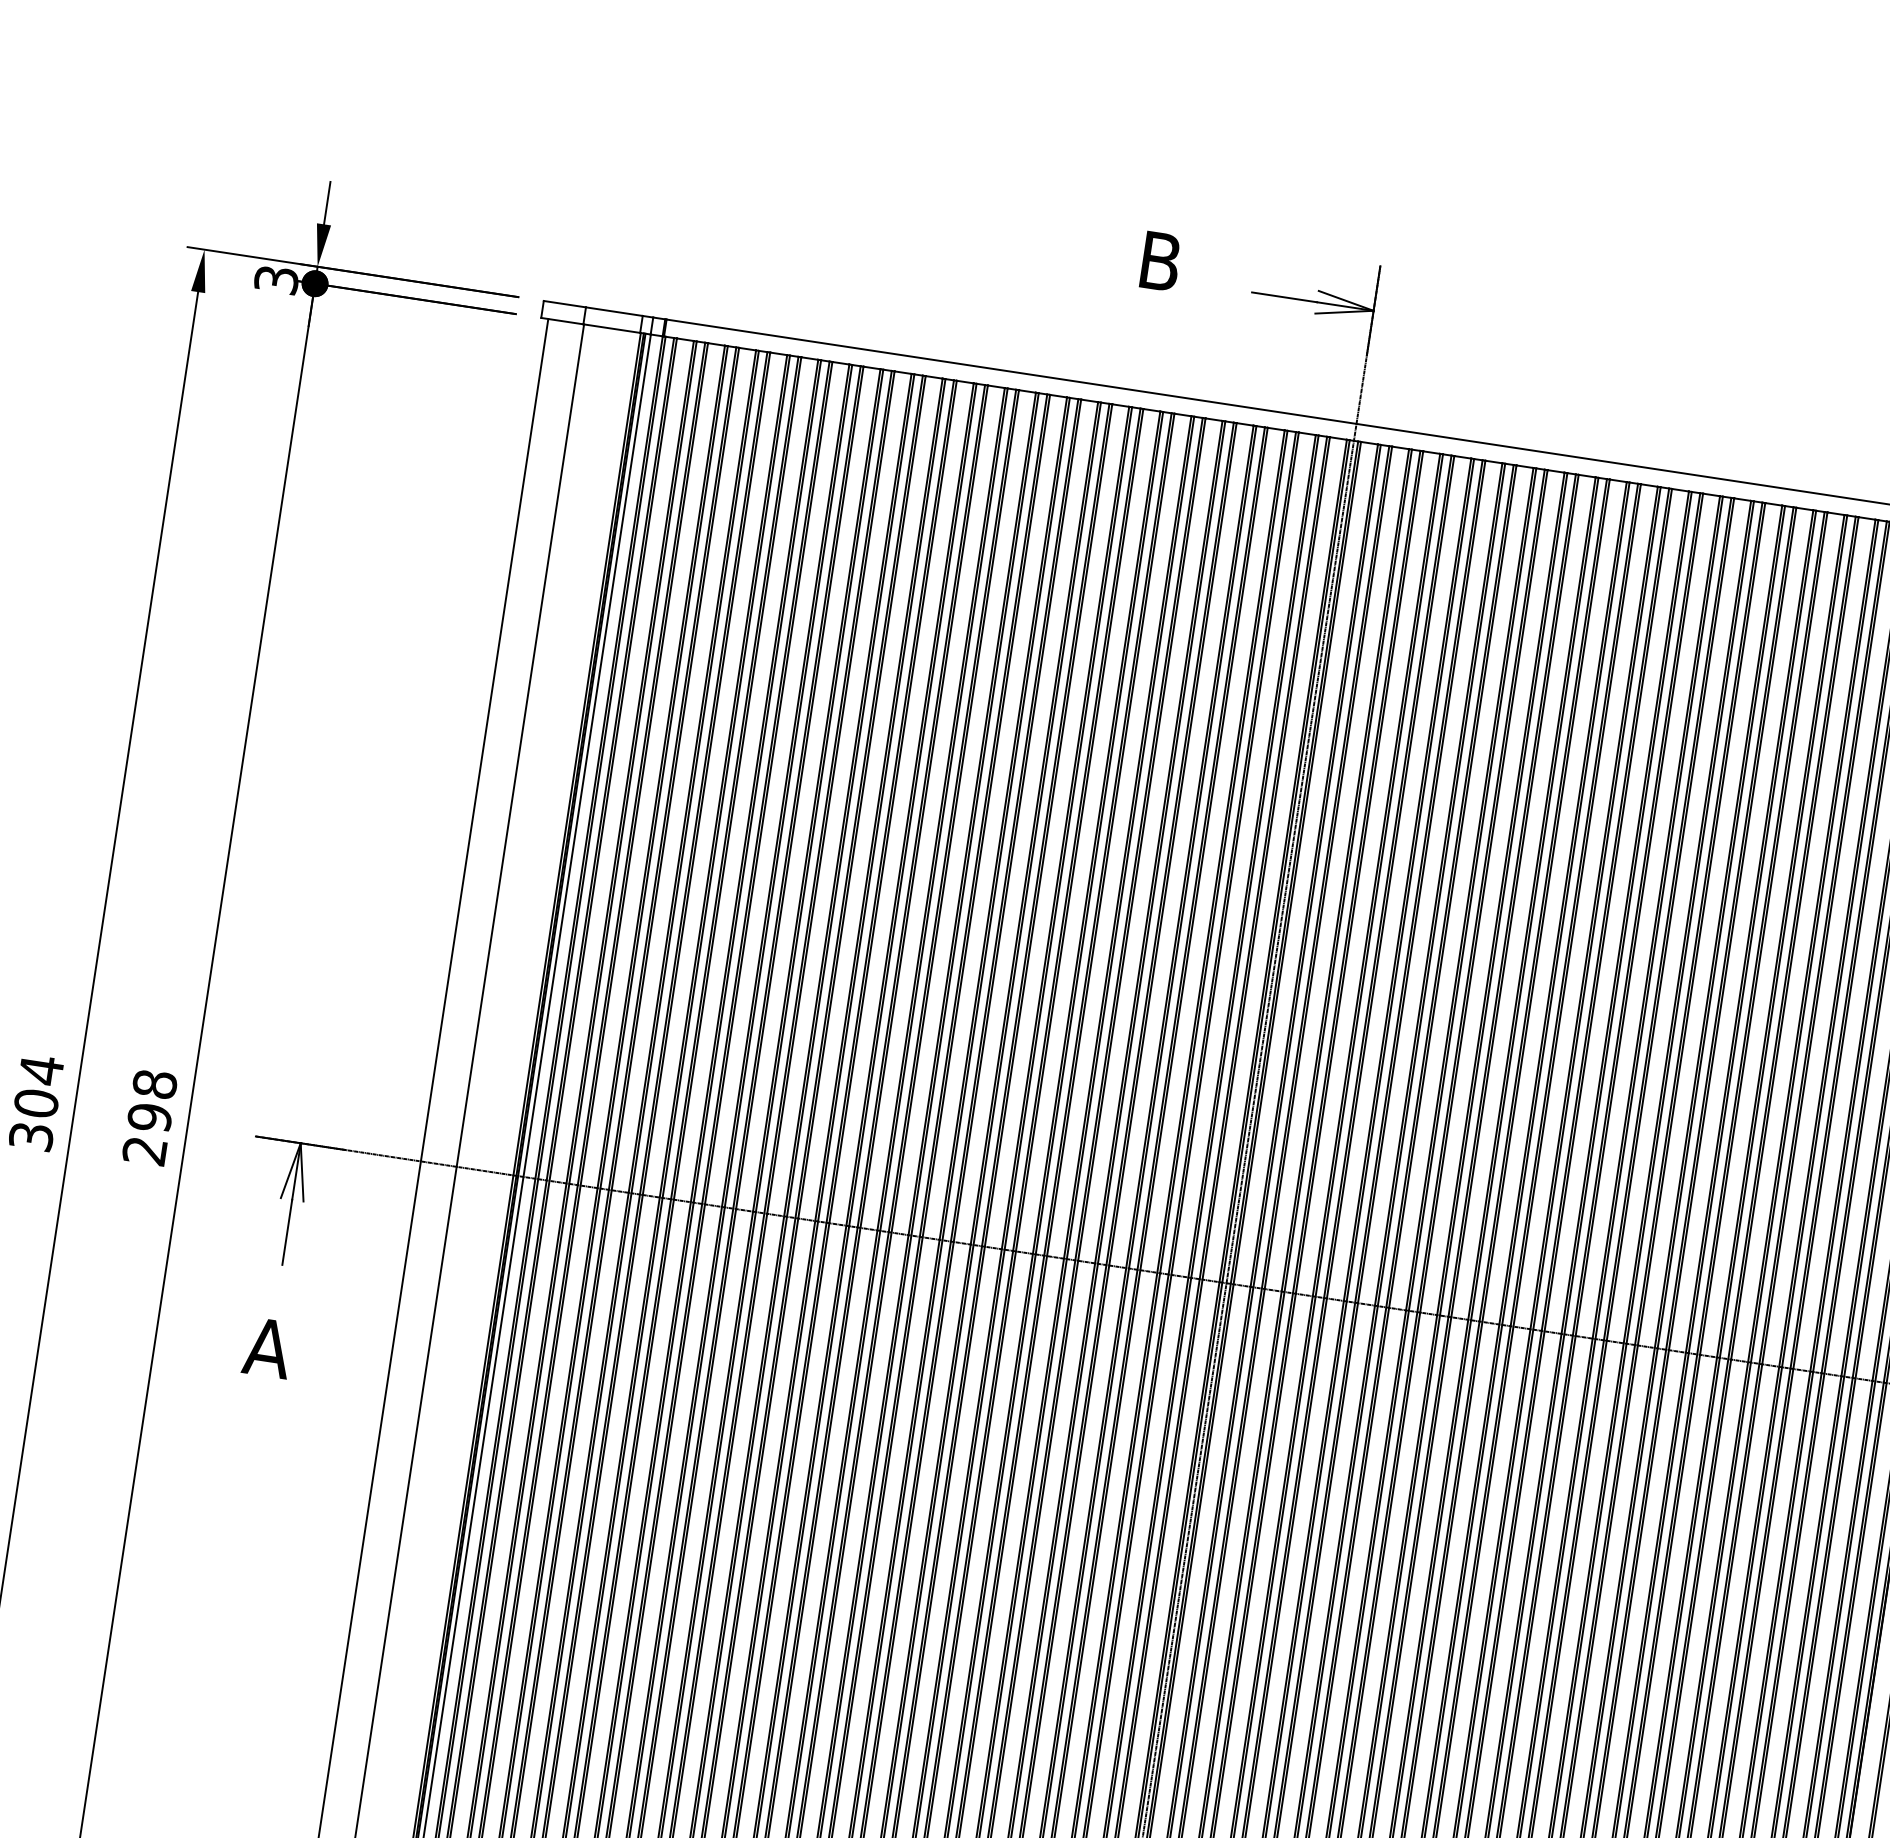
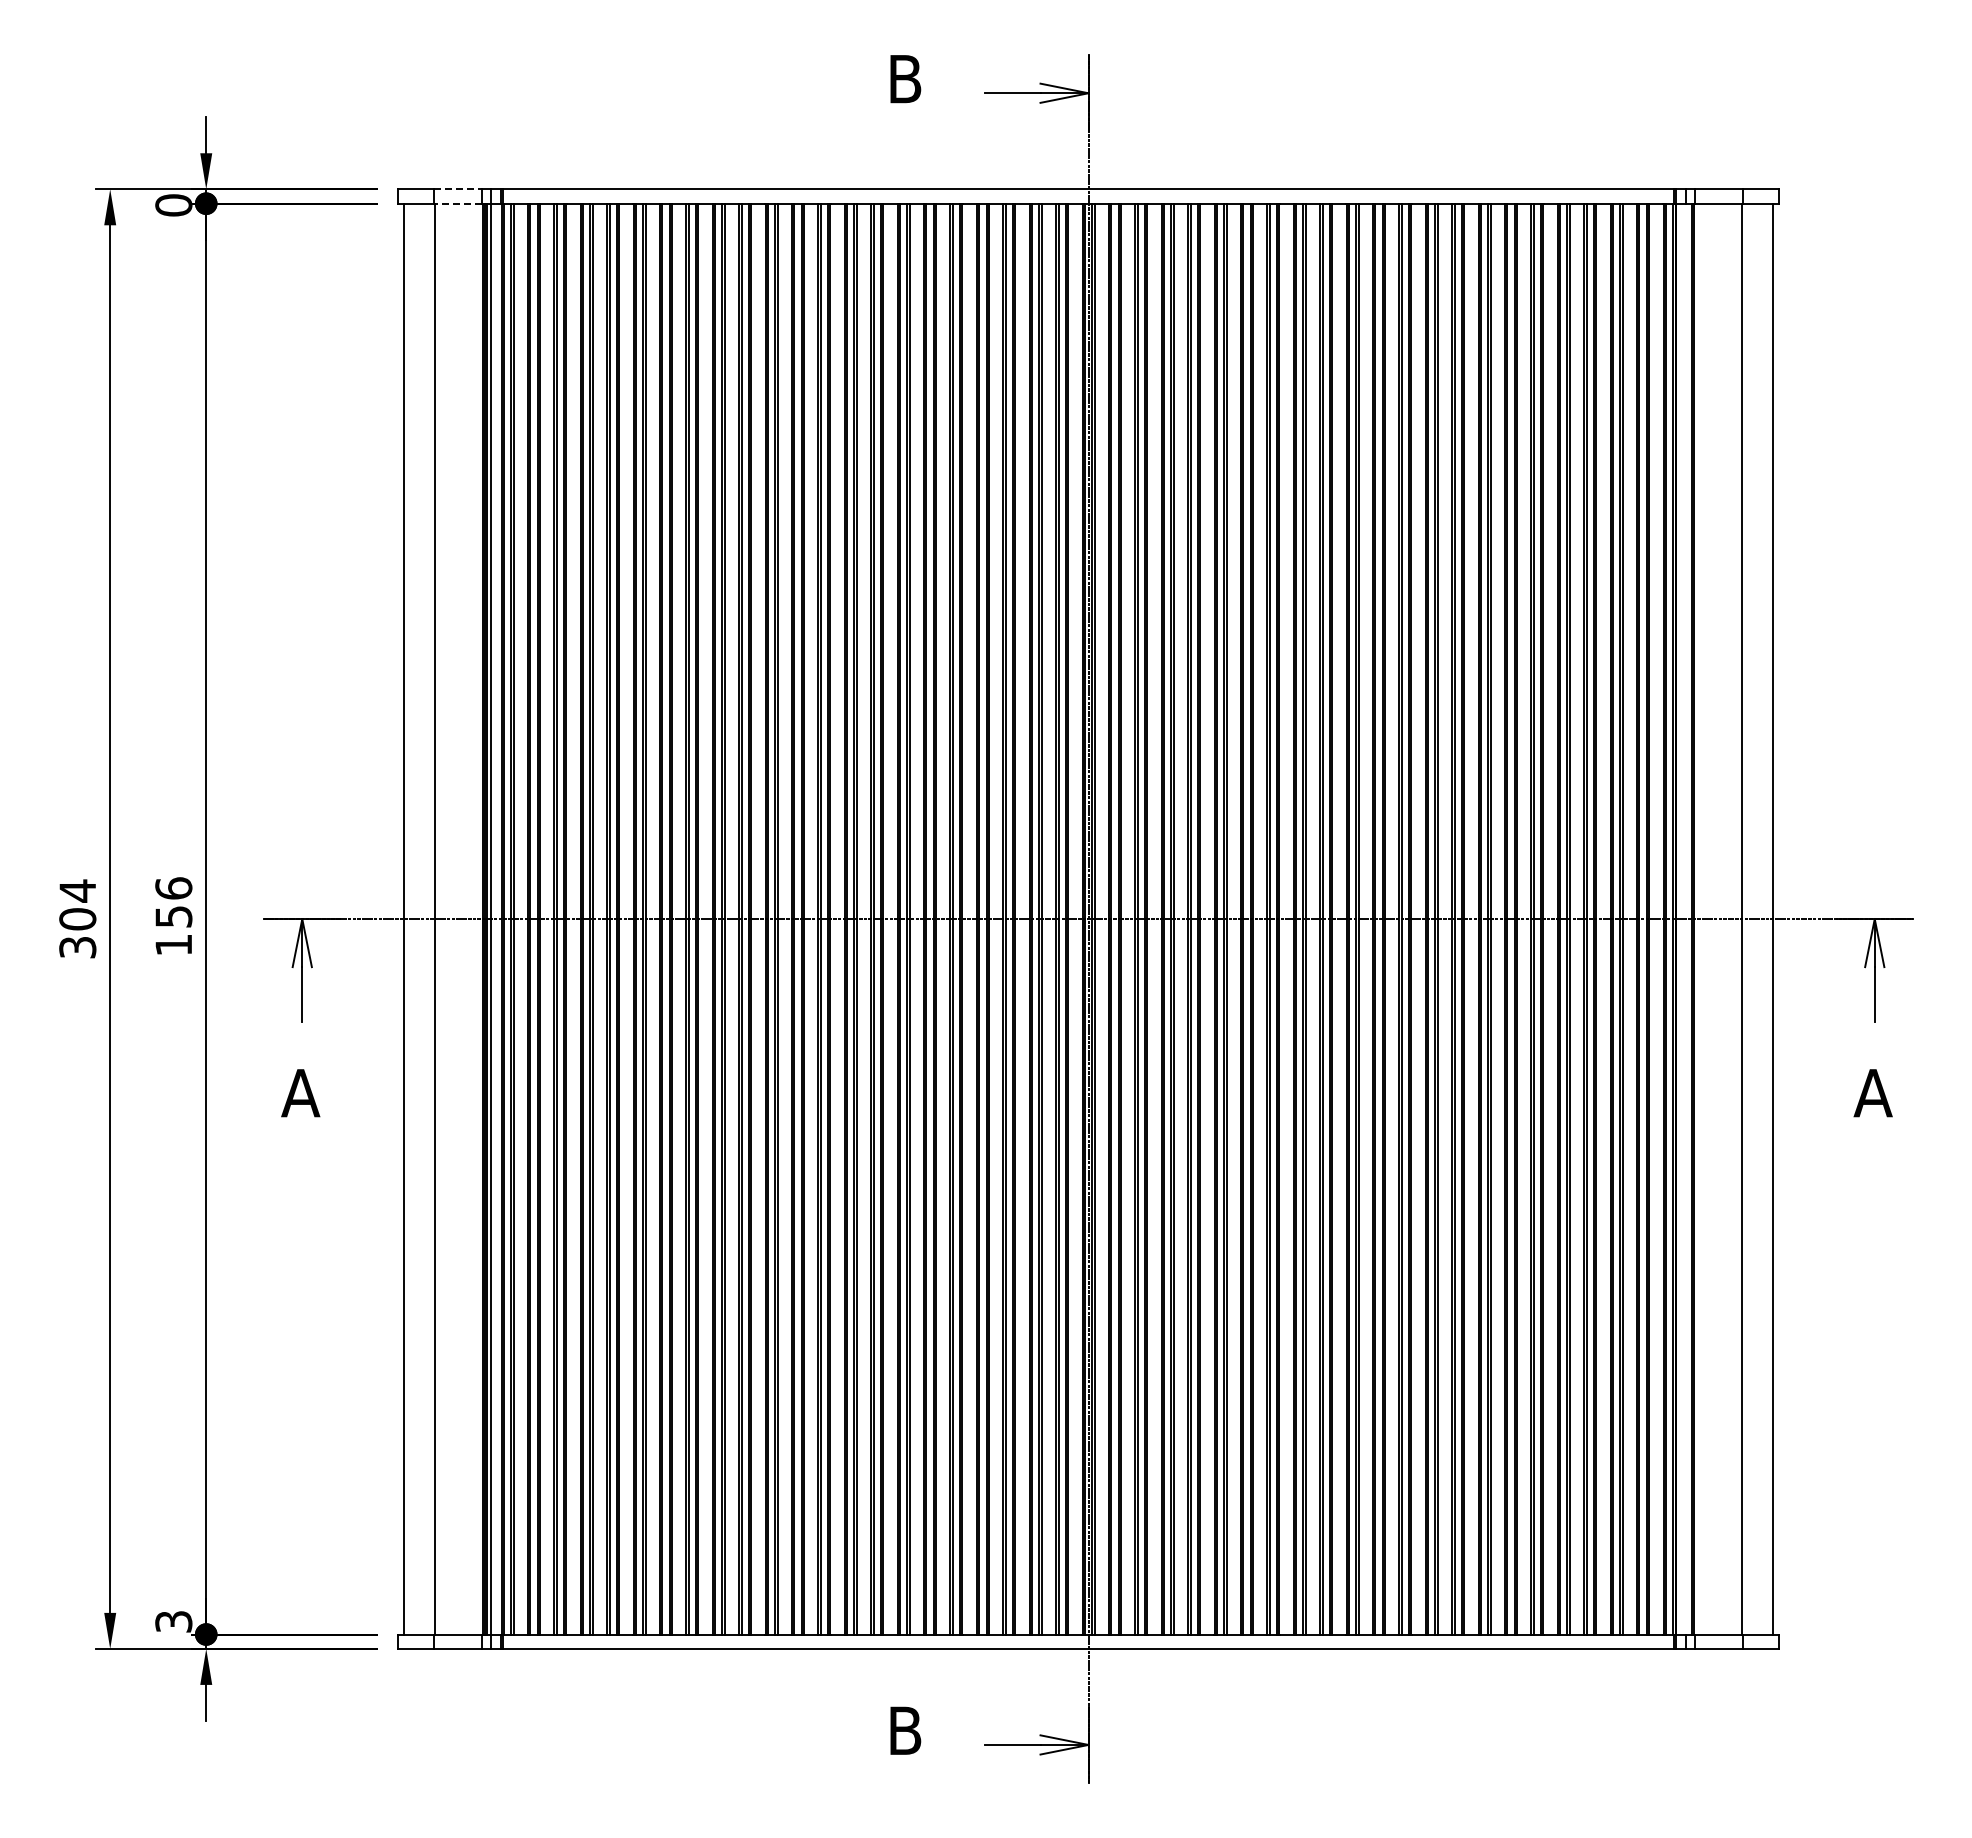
text: (276, 280) -> (173, 205), 3 -> 0
line: (614, 311) -> (458, 189), solid -> dashed
line: (610, 328) -> (457, 203), solid -> dashed
text: (149, 1117) -> (173, 916), 298 -> 156

